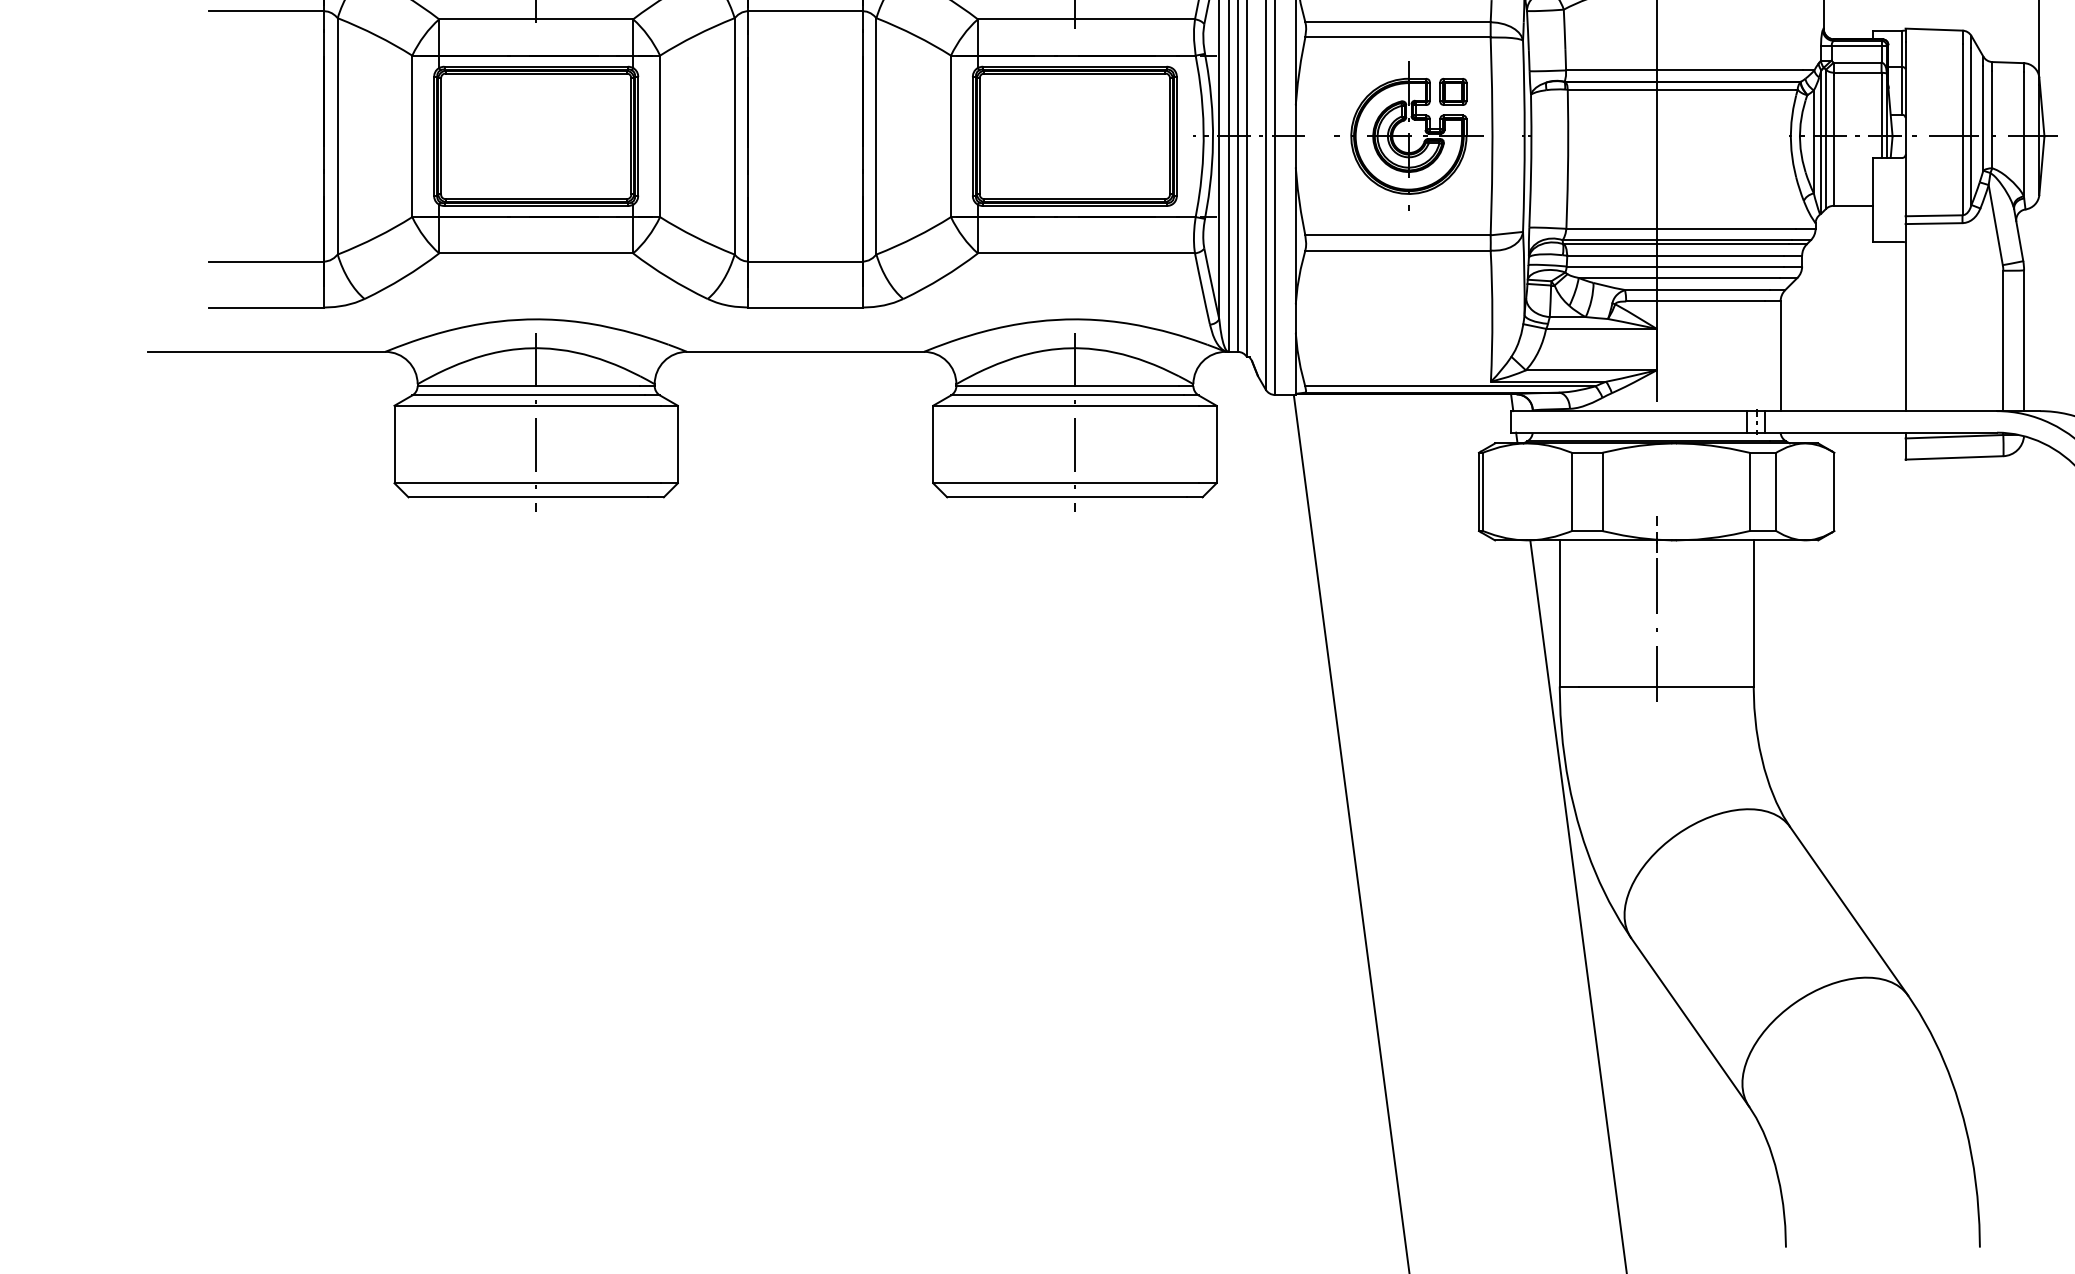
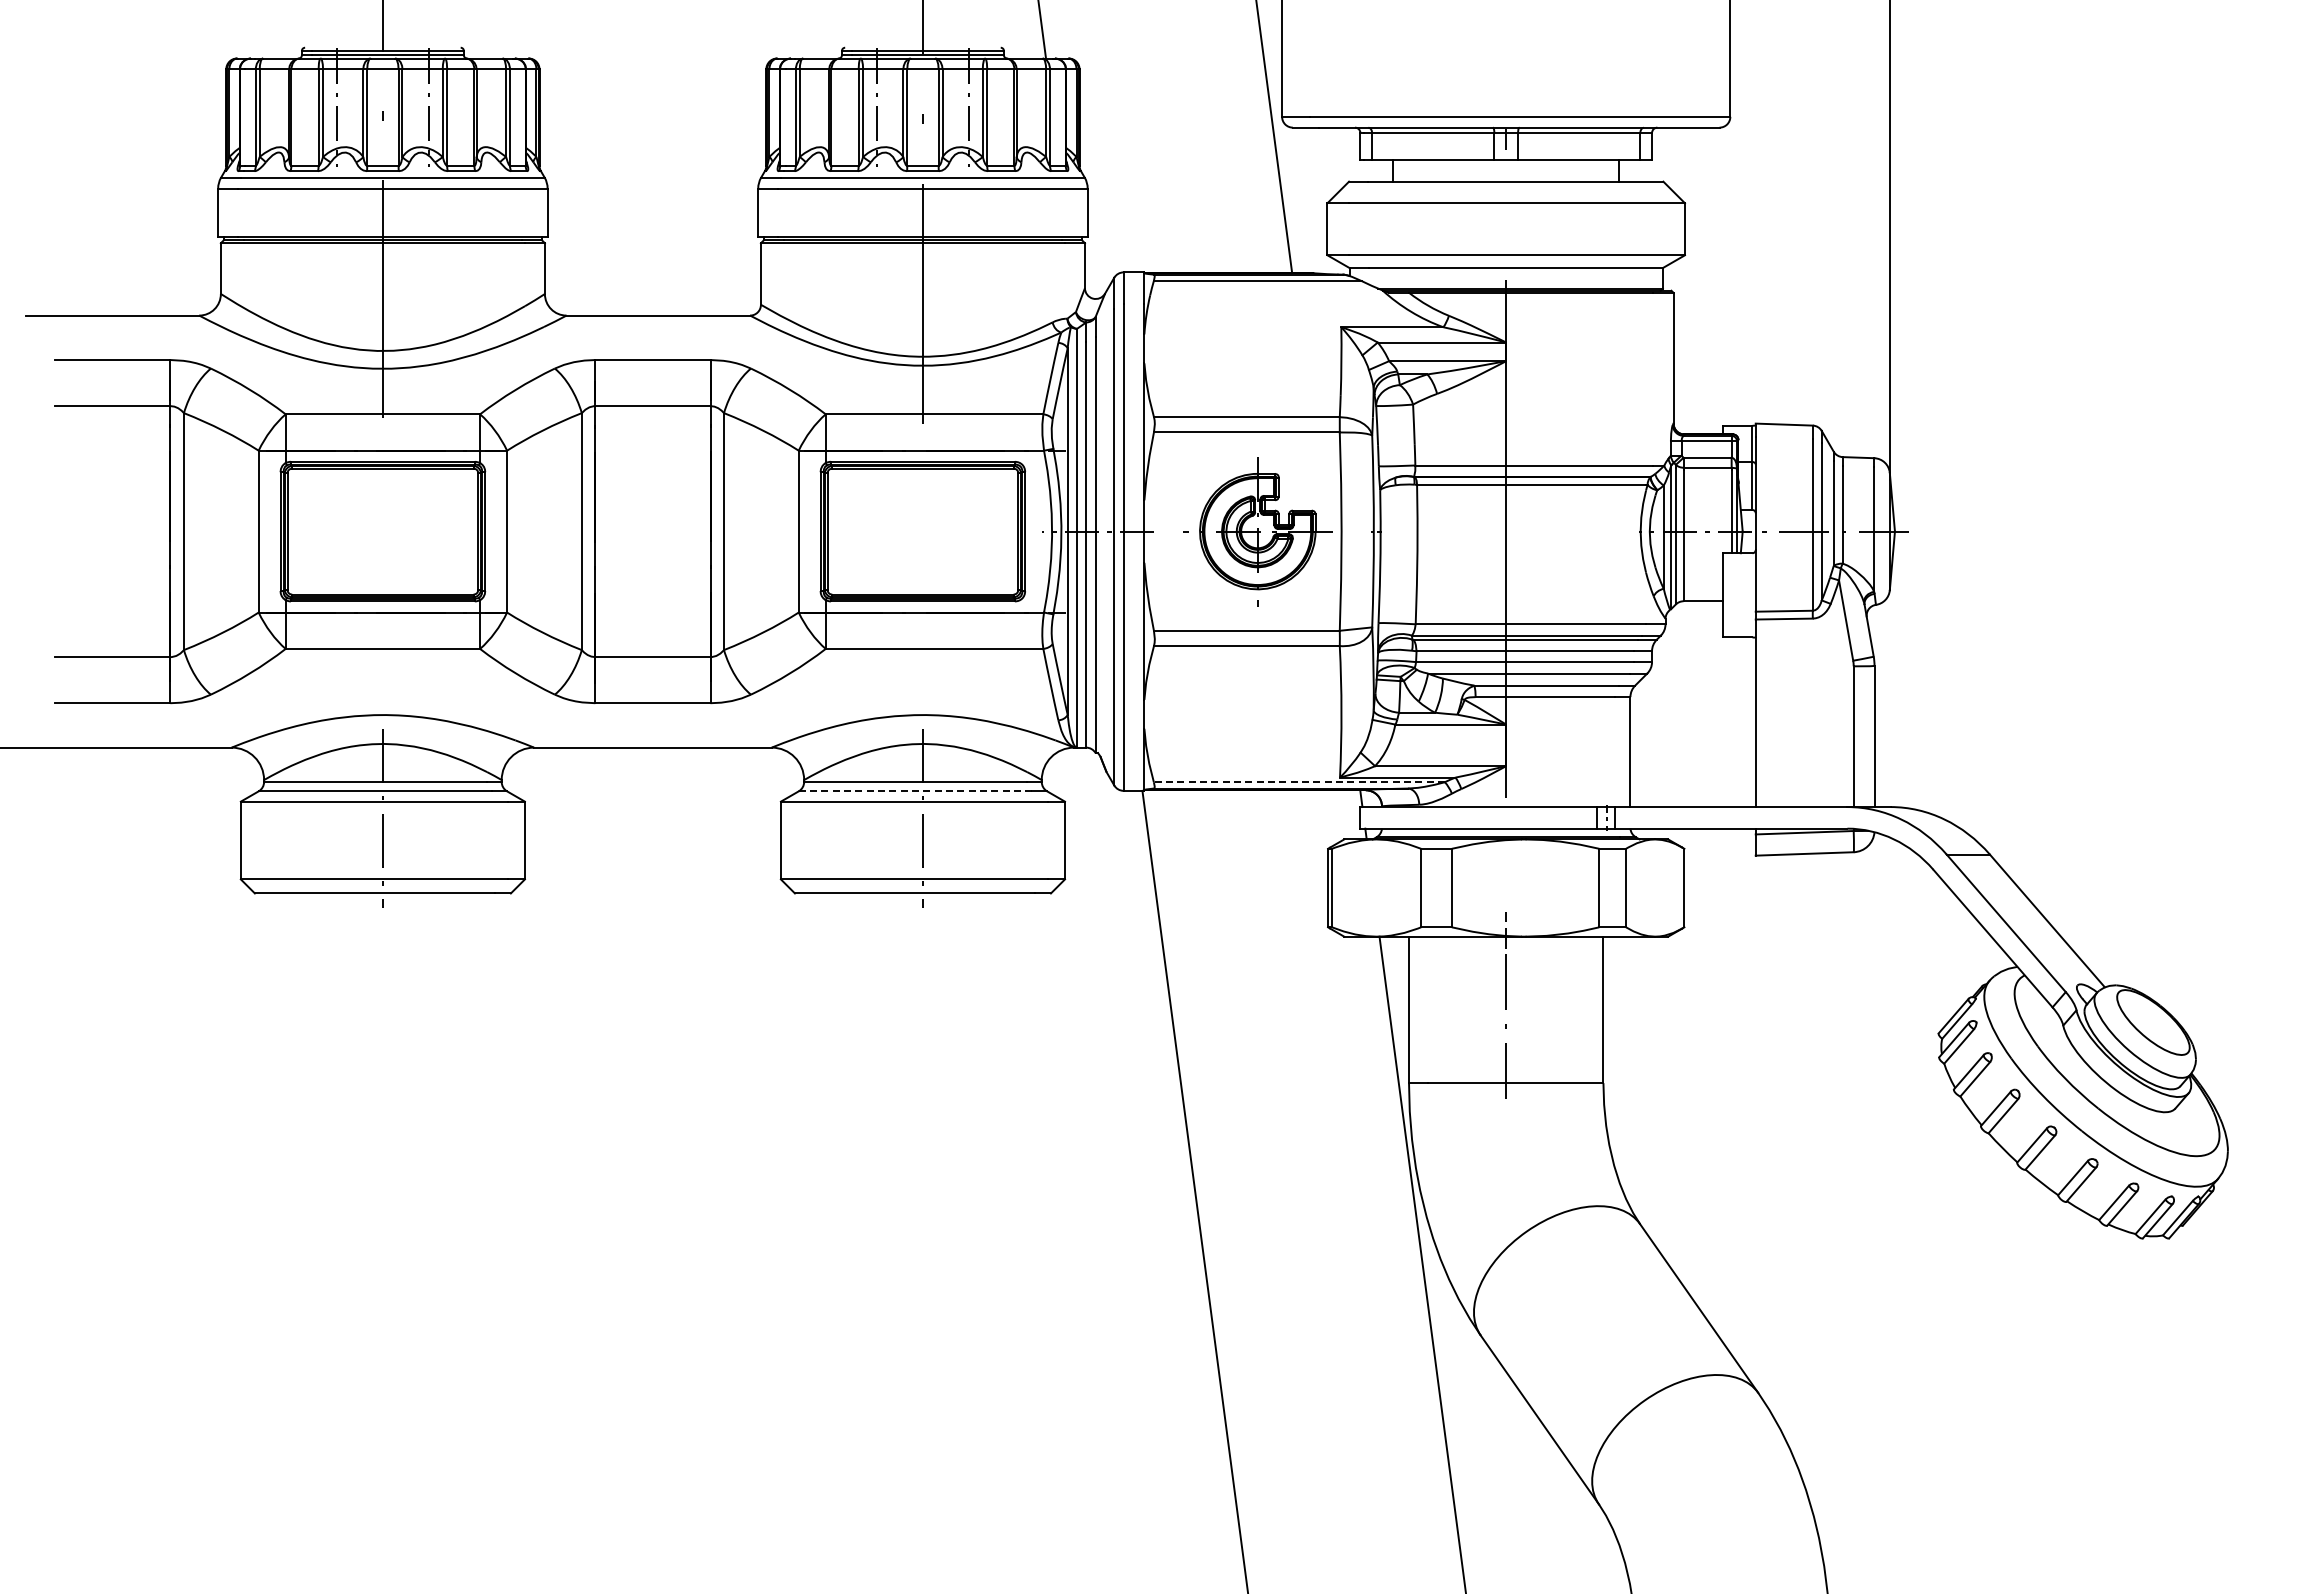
part: (1453, 92) -> (1302, 487), removed
line: (1449, 386) -> (1298, 782), solid -> dashed
line: (1067, 395) -> (915, 791), solid -> dashed

